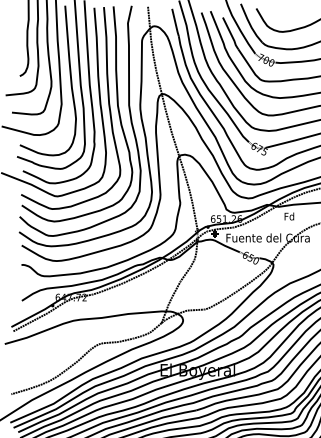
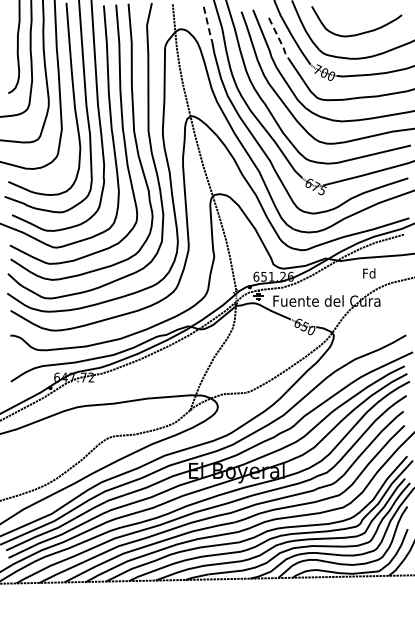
line: (175, 23) -> (208, 25), solid -> dashed
line: (231, 35) -> (279, 40), solid -> dashed
text: (289, 216) -> (369, 273), moved

